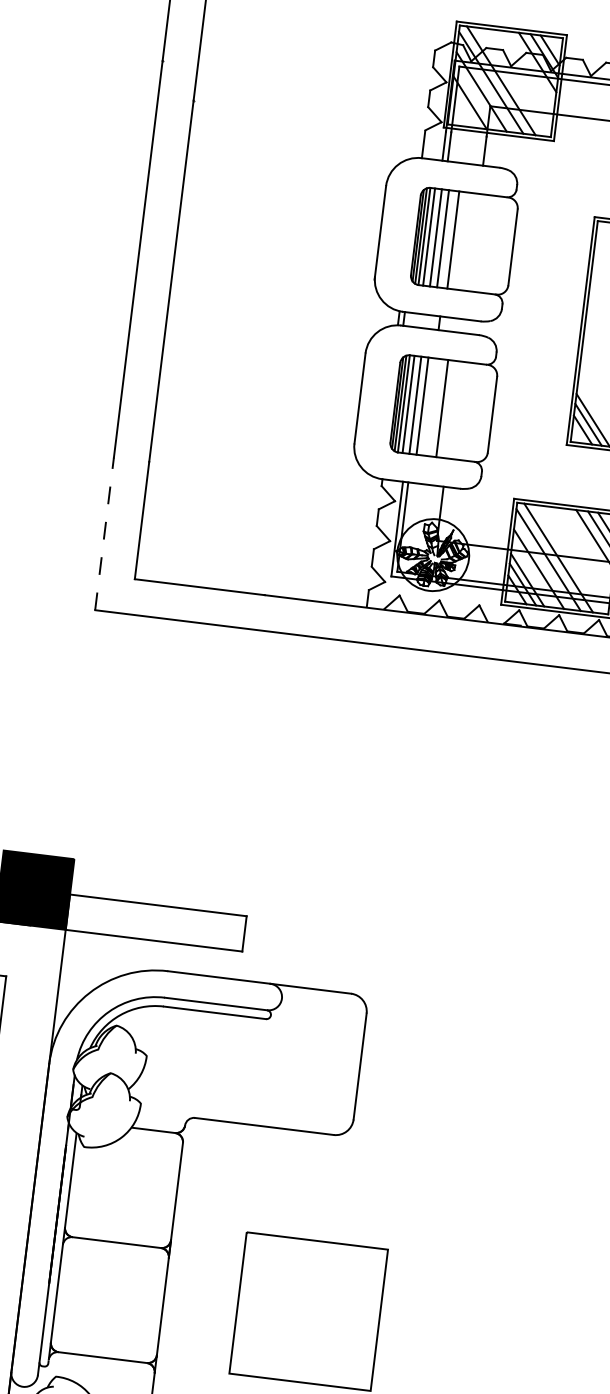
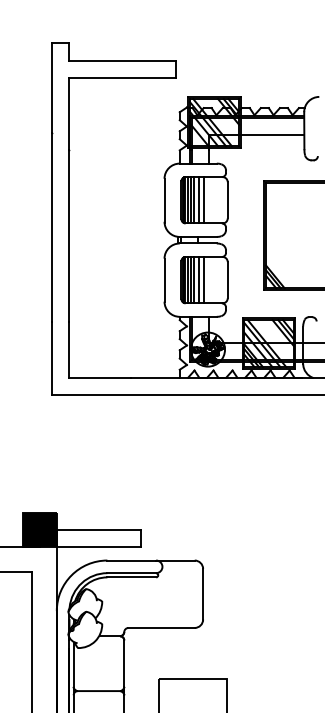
line: (462, 241) -> (203, 200), added
line: (433, 406) -> (199, 279), added
line: (105, 533) -> (52, 358), dashed -> solid

